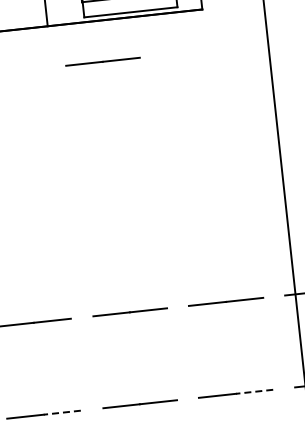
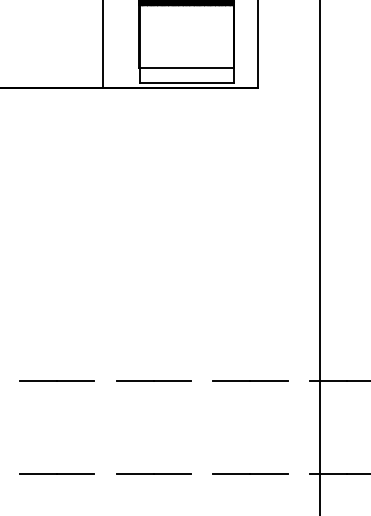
line: (102, 61) -> (153, 128), removed
line: (254, 391) -> (268, 473), dashed -> solid
line: (62, 412) -> (75, 473), dashed -> solid

